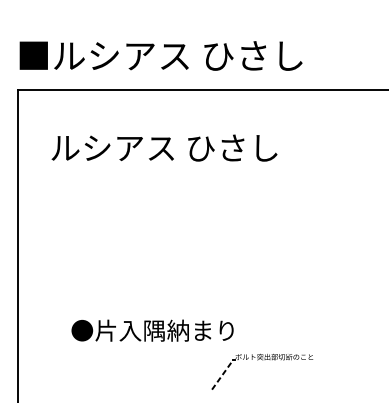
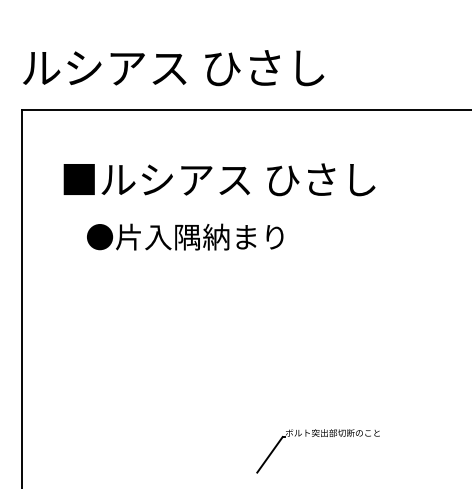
text: (160, 56) -> (194, 68), ■ルシアス ひさし -> ルシアス ひさし
text: (180, 147) -> (218, 179), ルシアス ひさし -> ■ルシアス ひさし
text: (152, 330) -> (185, 236), moved
line: (222, 374) -> (270, 454), dashed -> solid

